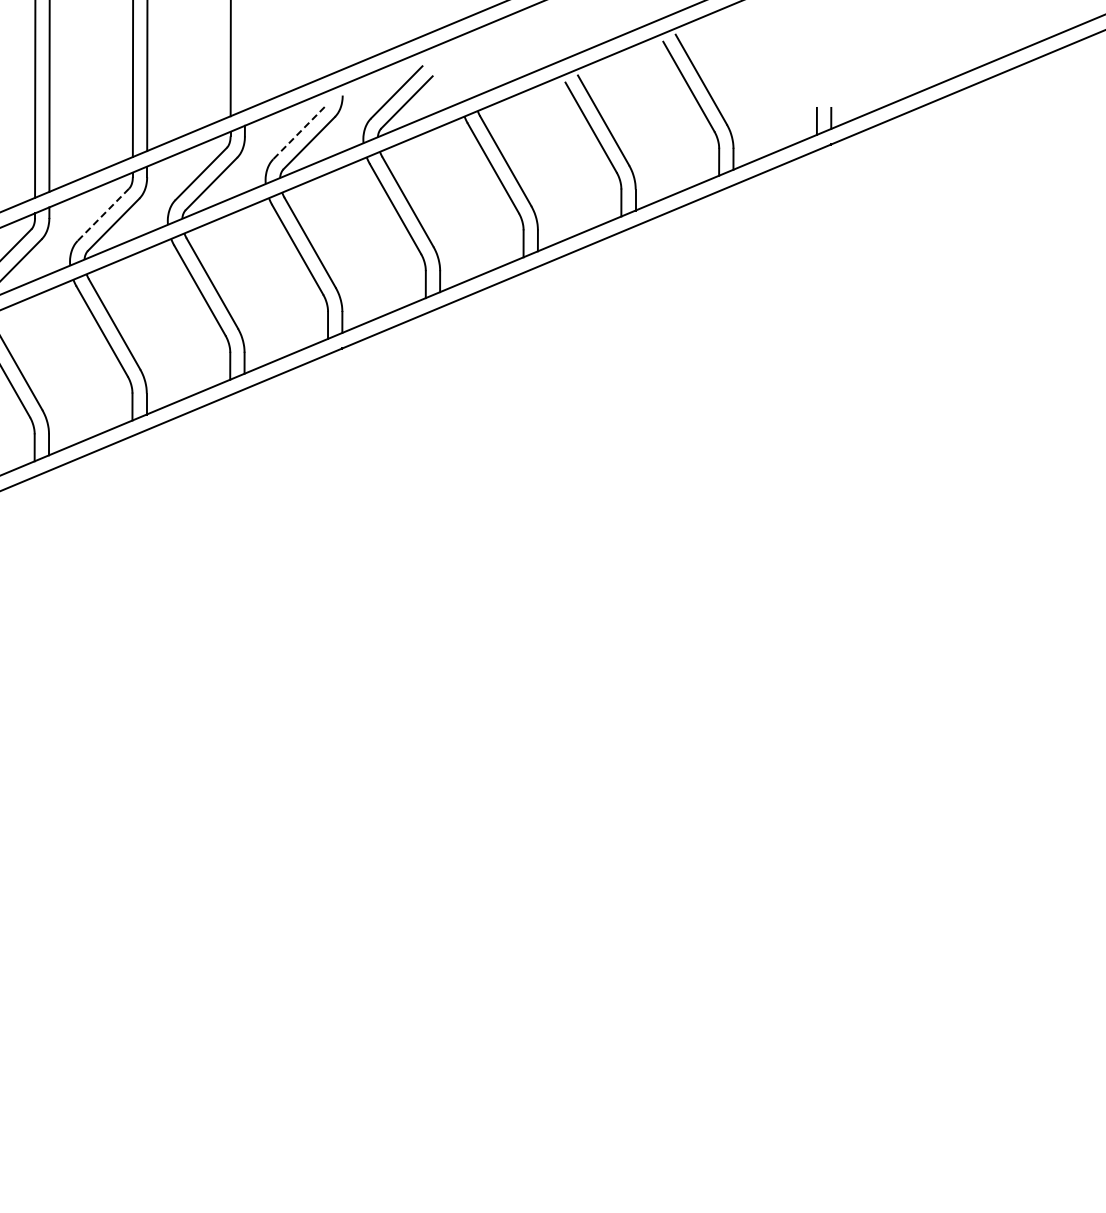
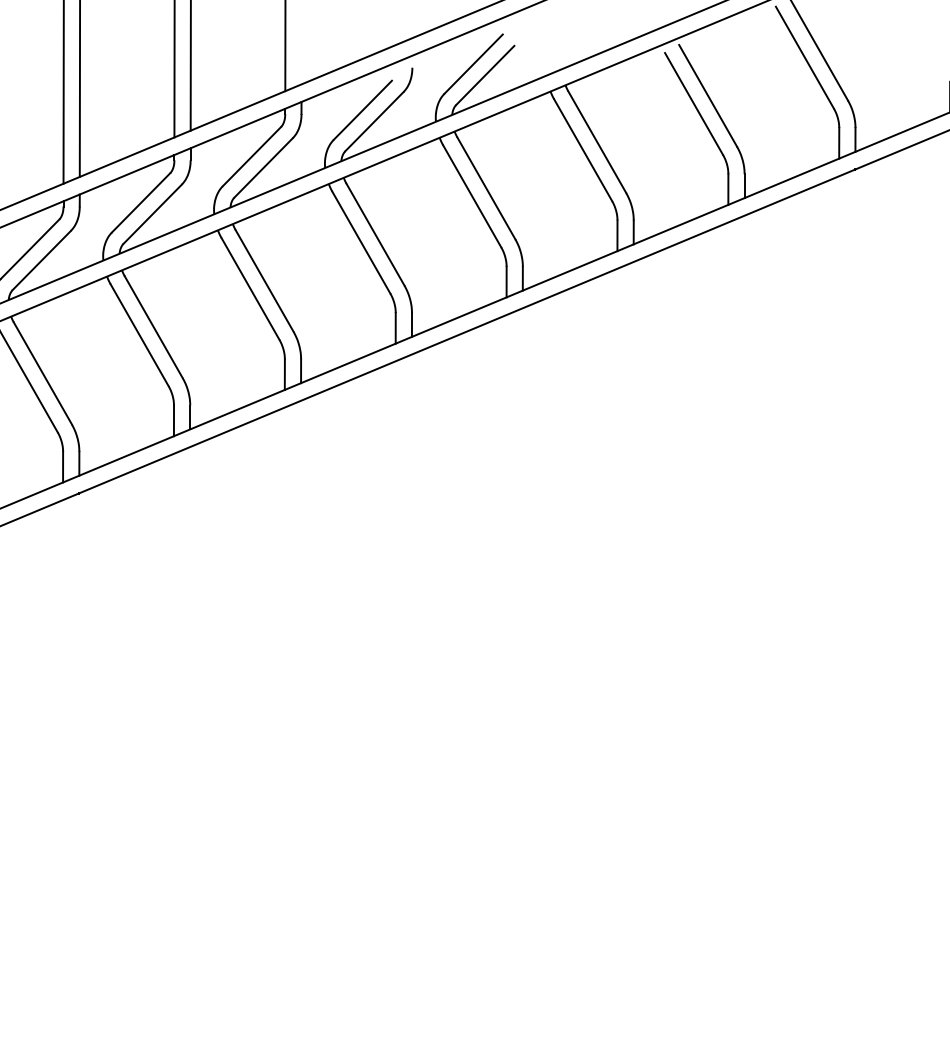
line: (299, 133) -> (363, 110), dashed -> solid
line: (103, 214) -> (141, 202), dashed -> solid

